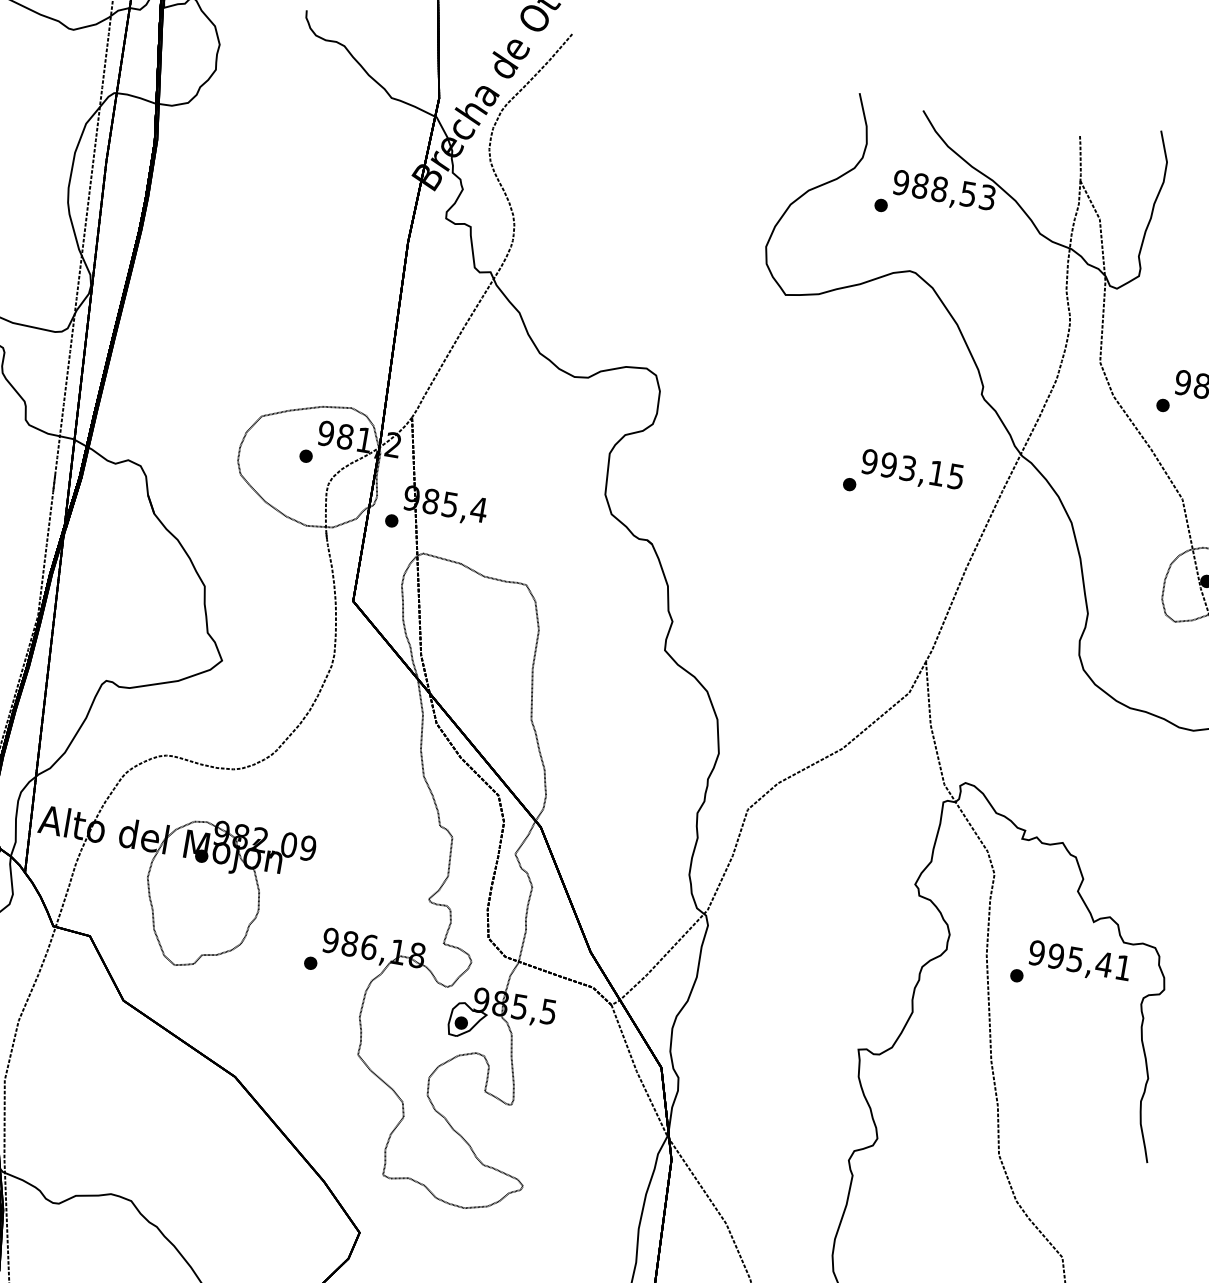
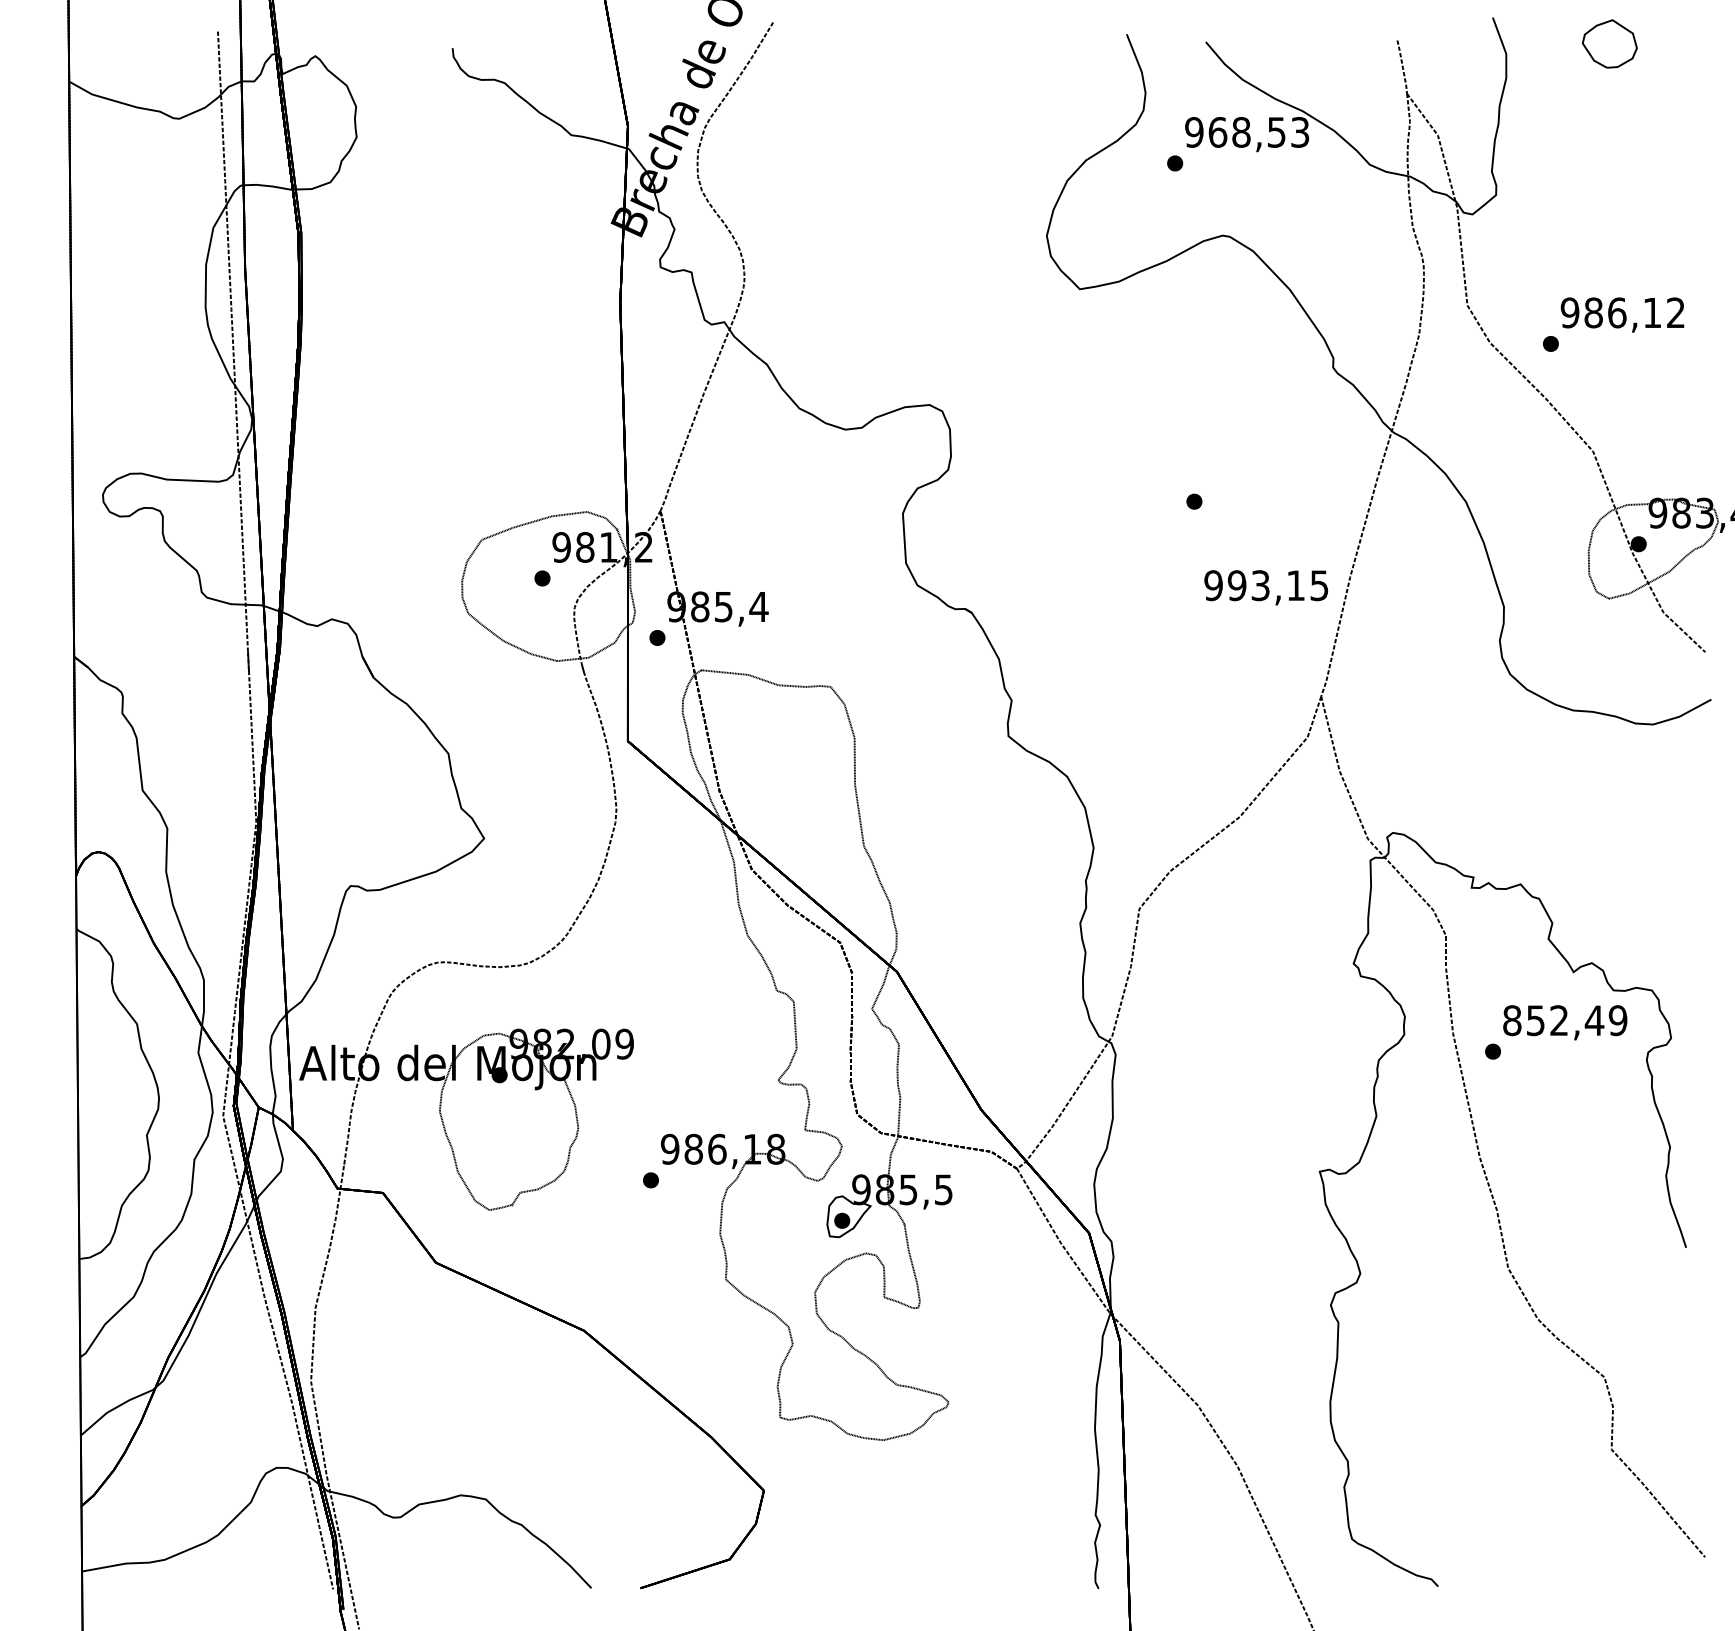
text: (920, 186) -> (1217, 132), 988,53 -> 968,53
text: (912, 470) -> (1266, 587), moved
text: (1080, 960) -> (1565, 1020), 995,41 -> 852,49

